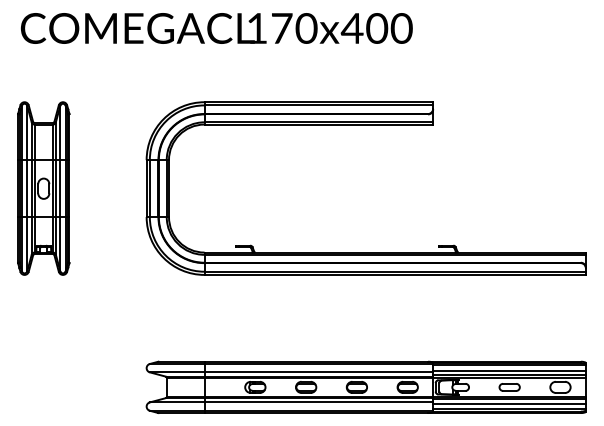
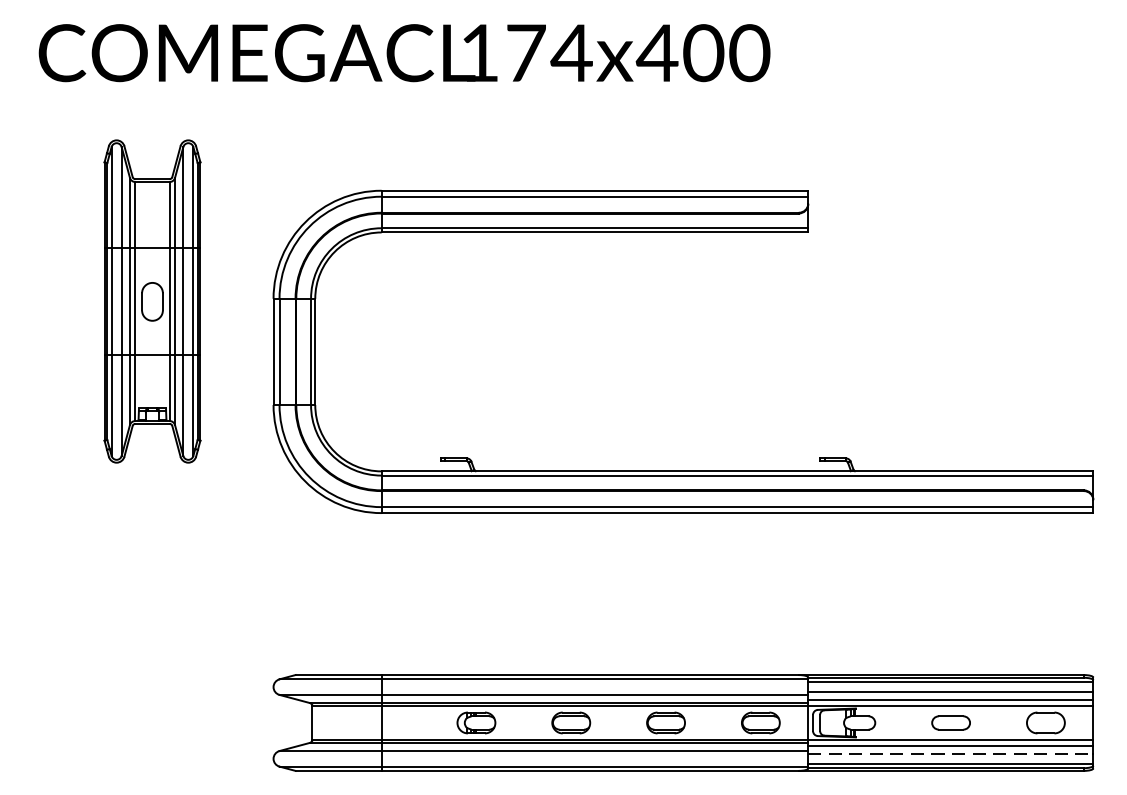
text: (306, 28) -> (571, 53), 170x400 -> 174x400
part: (43, 188) -> (151, 301), moved
line: (510, 403) -> (952, 753), solid -> dashed

